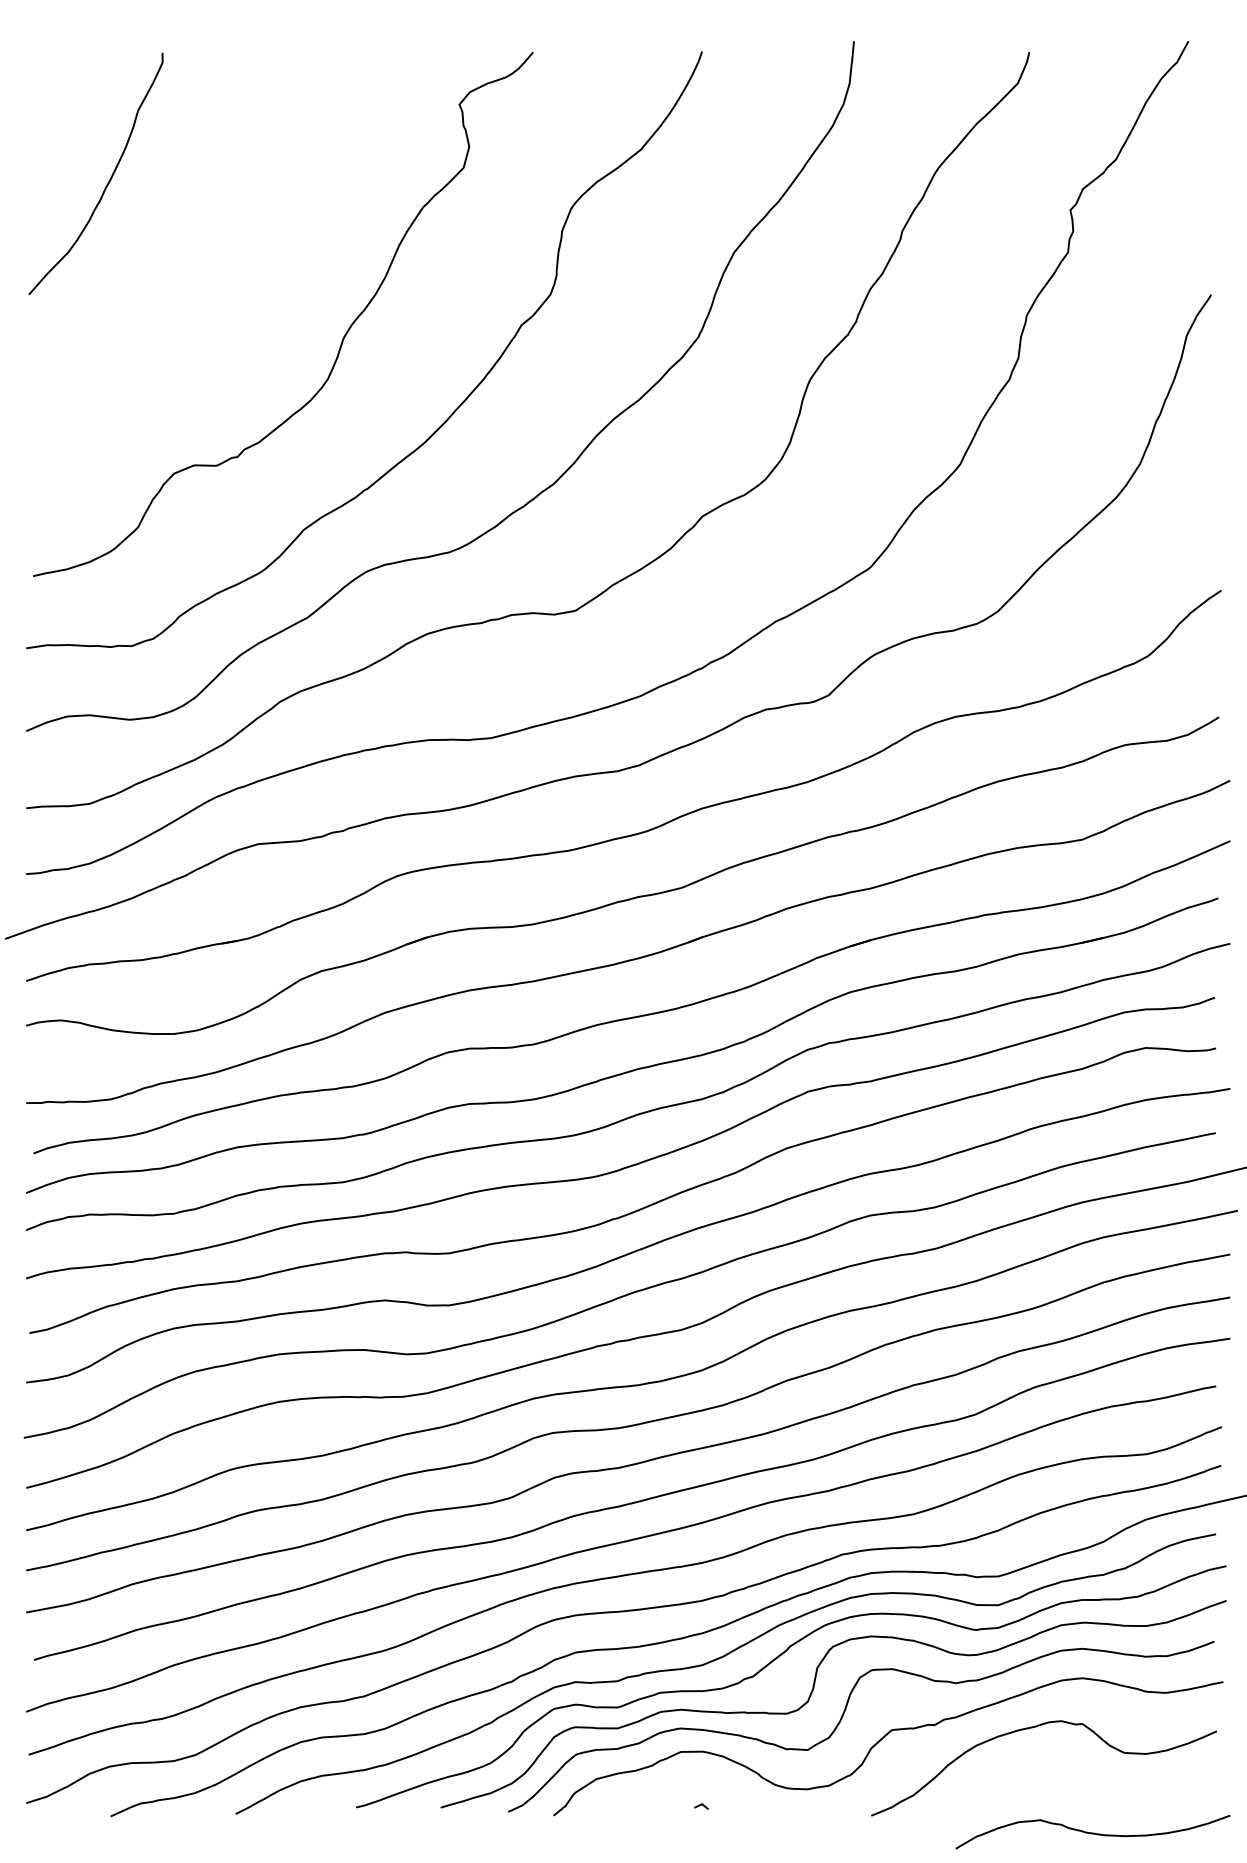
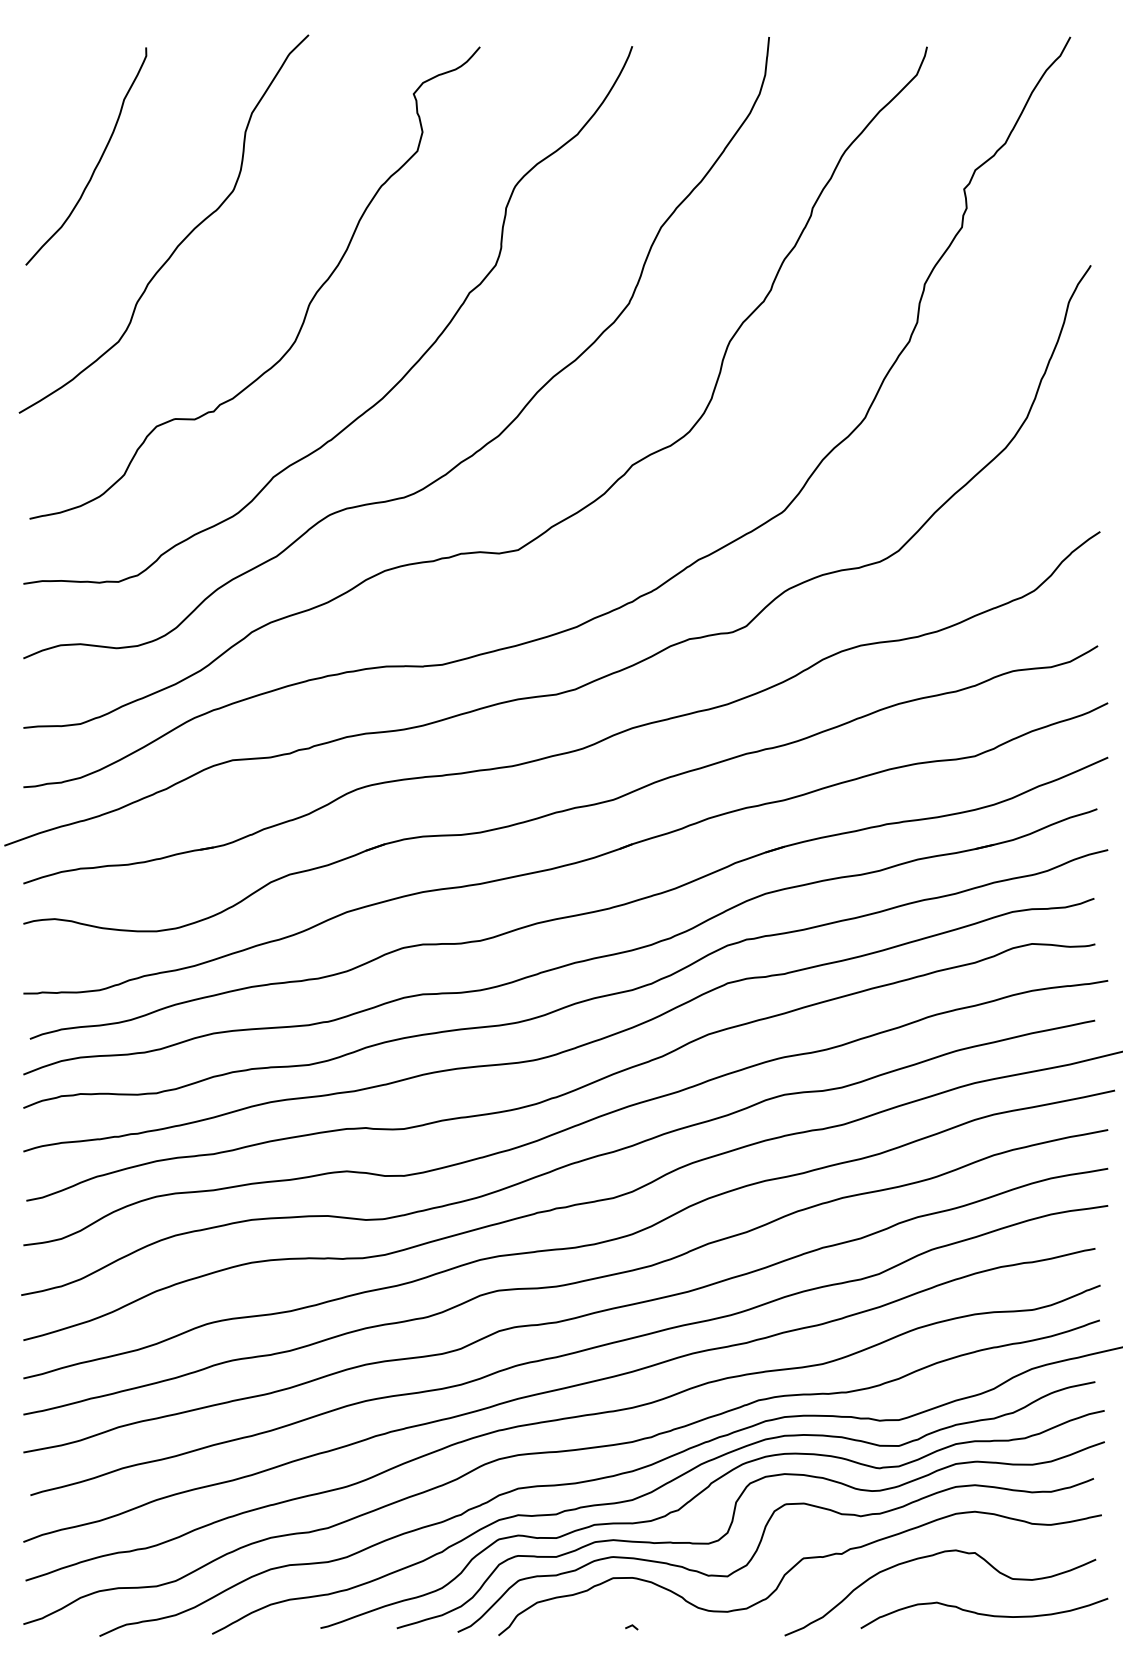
curve: (205, 263) -> (184, 237), added
curve: (1092, 1832) -> (984, 1613), moved

